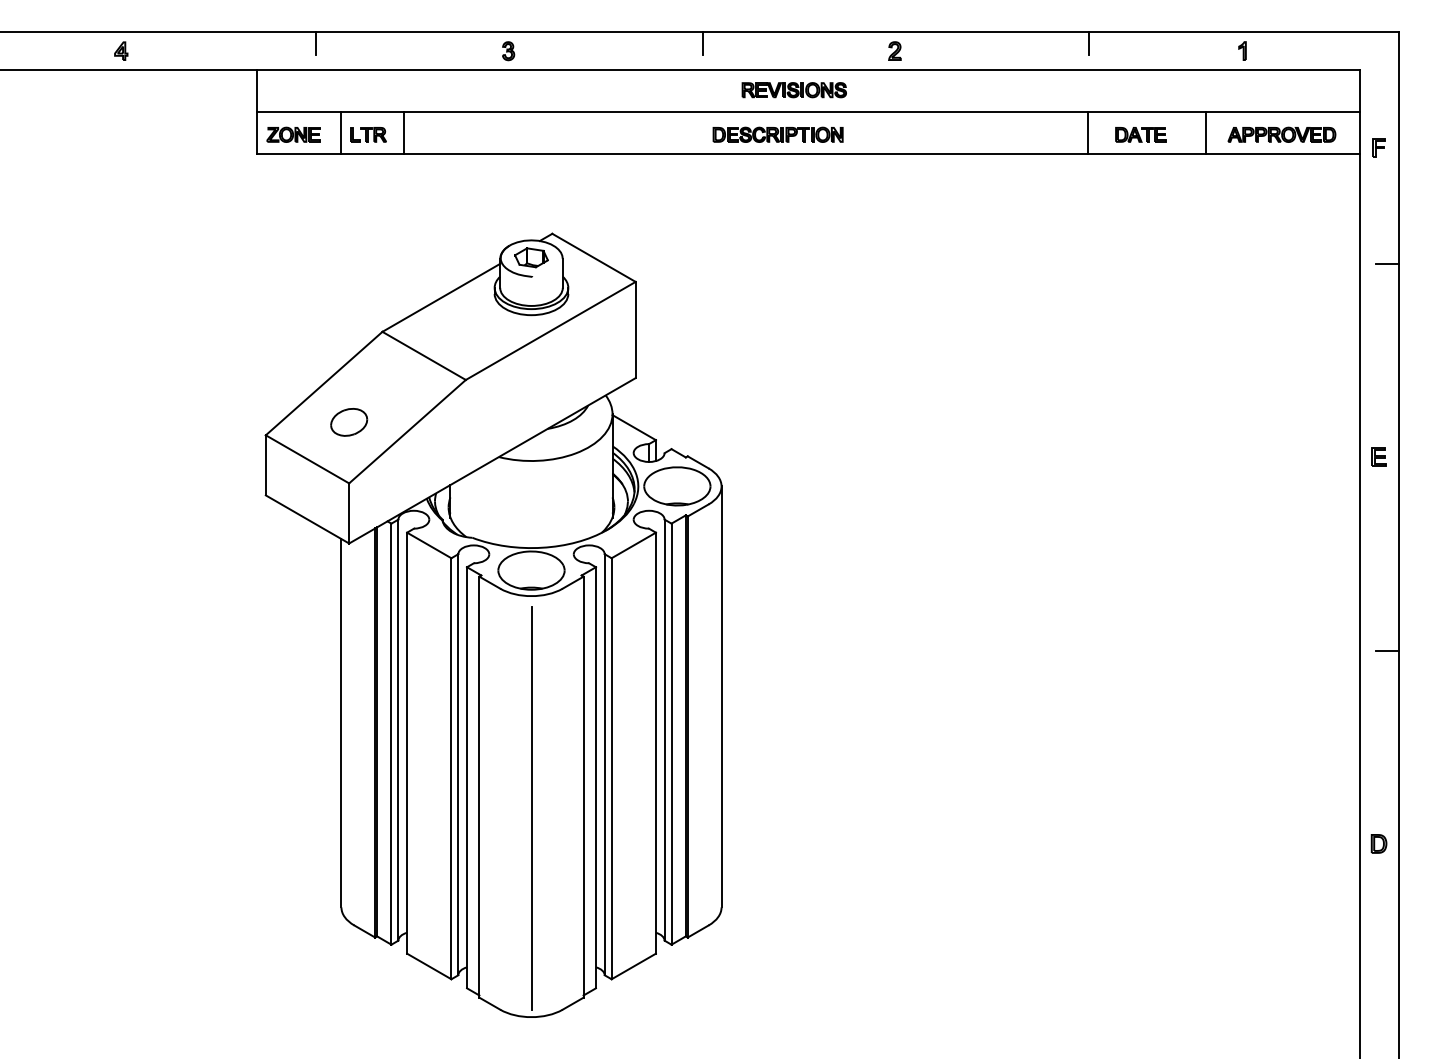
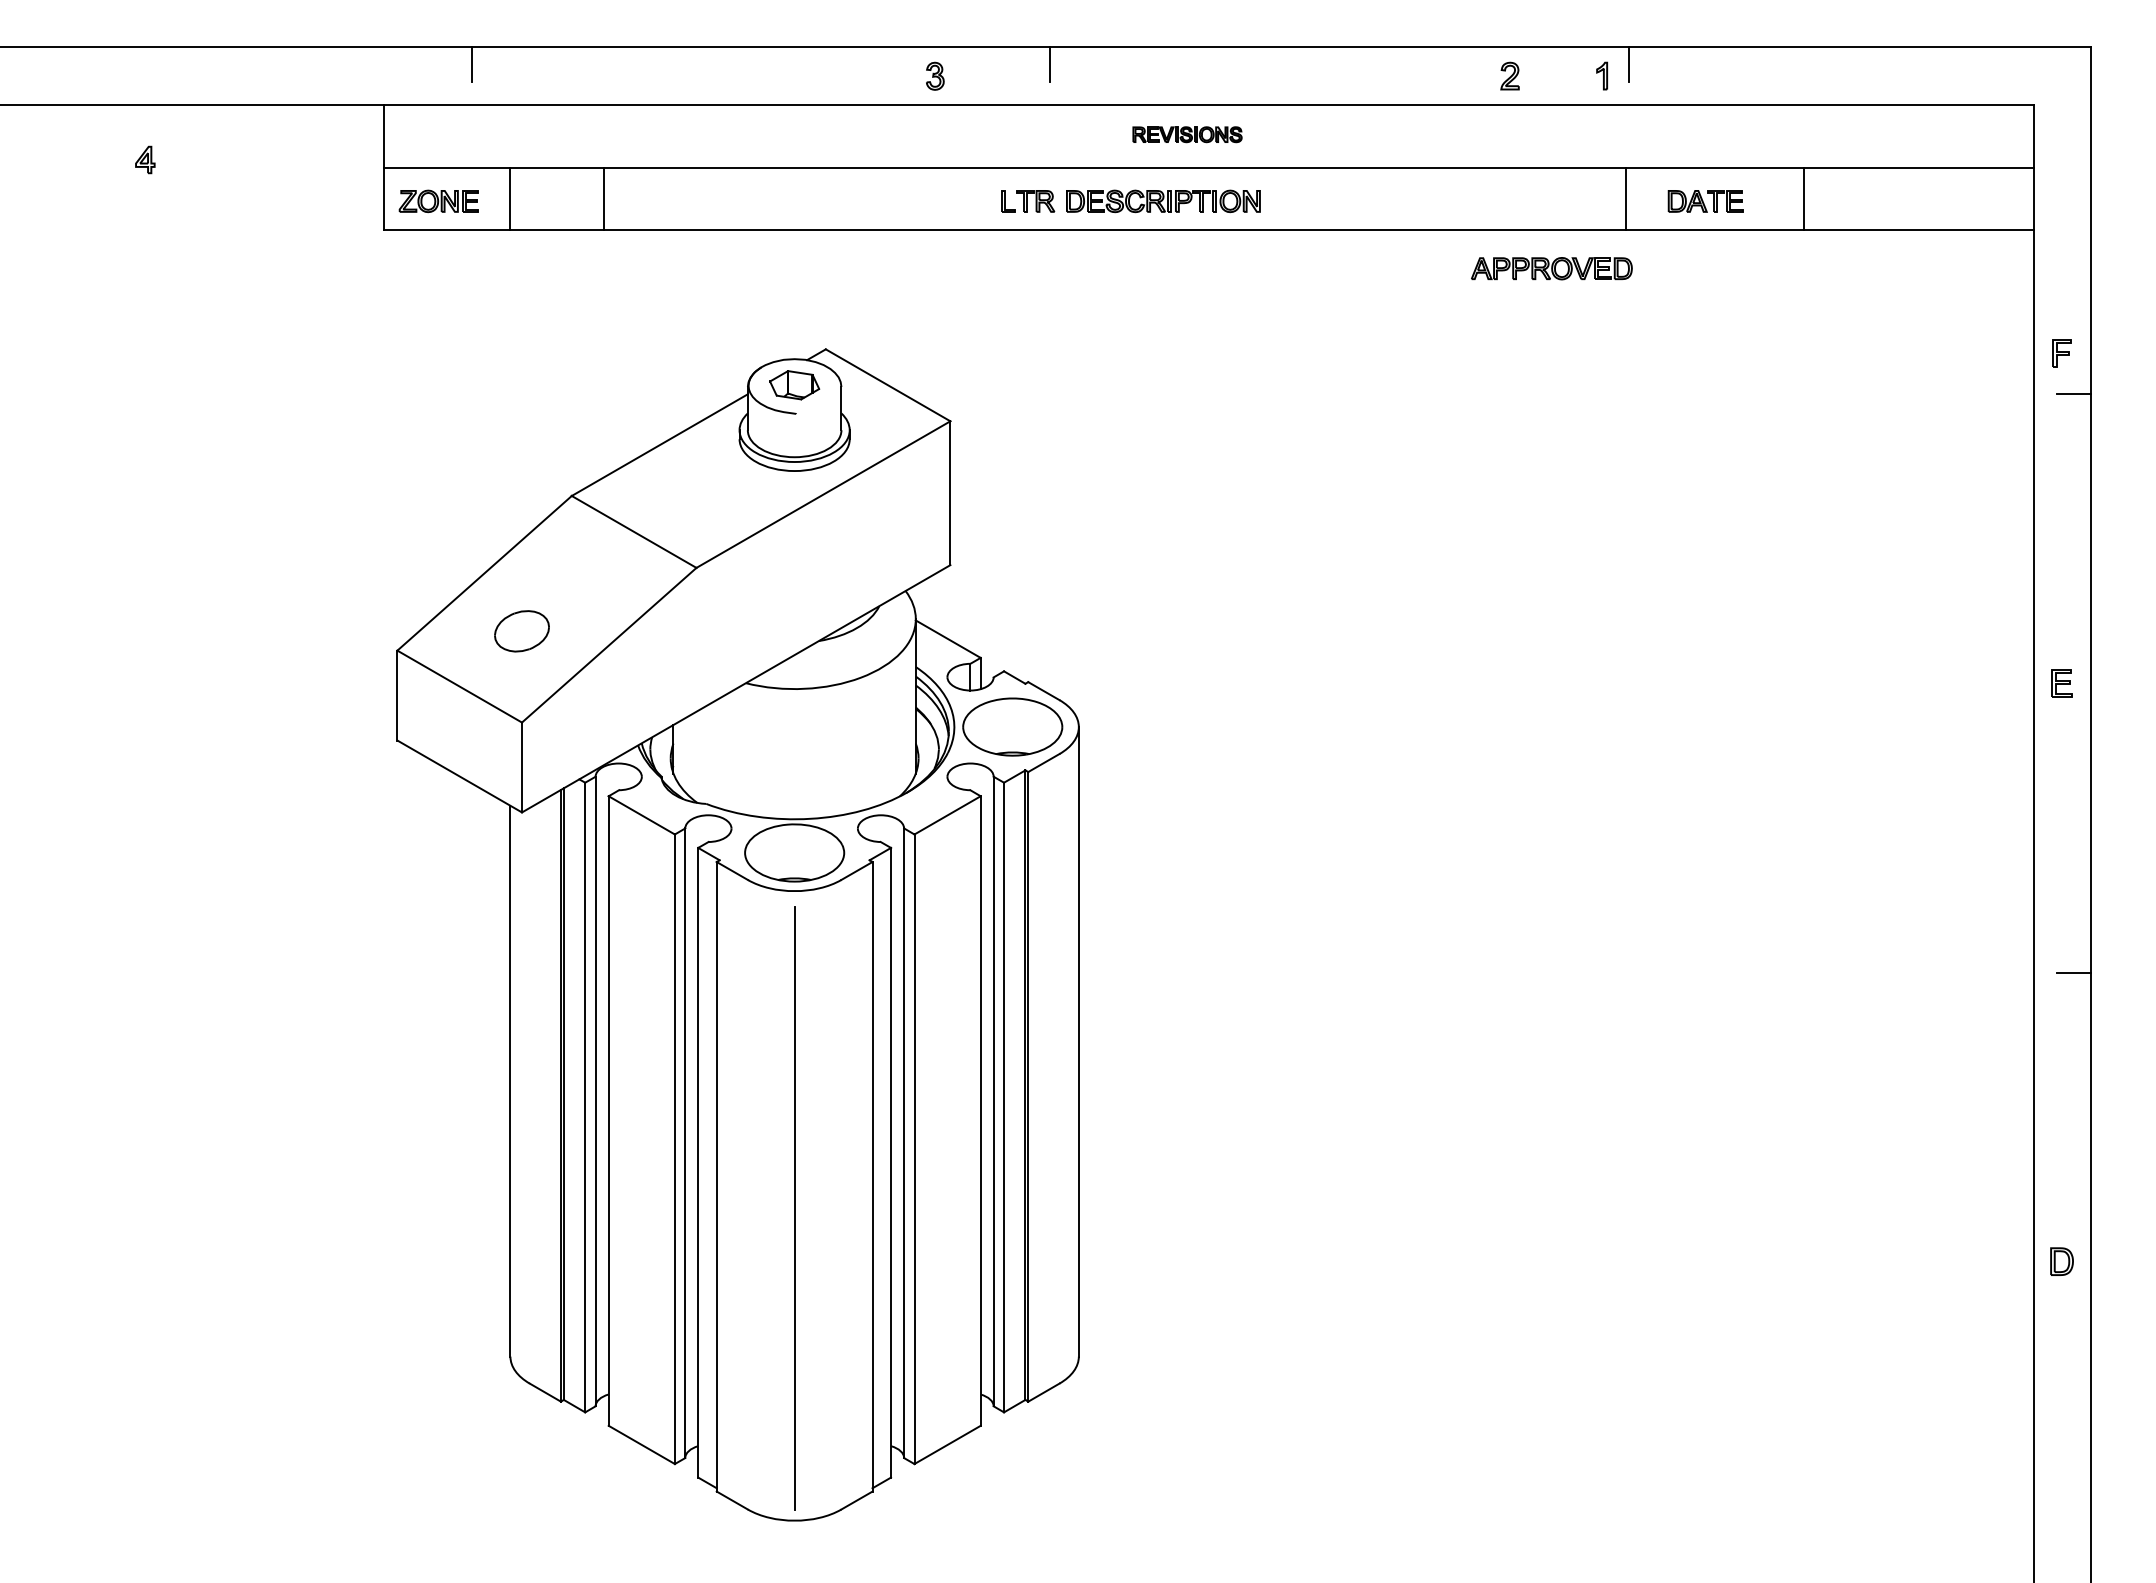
part: (121, 50) -> (145, 158), moved
part: (894, 50) -> (1509, 75), moved
part: (1242, 50) -> (1602, 75), moved
part: (508, 51) -> (935, 76), moved
part: (793, 90) -> (1186, 135), size x0.7
part: (368, 134) -> (1027, 200), moved
part: (1281, 134) -> (1551, 268), moved
part: (1378, 147) -> (2061, 353), moved

